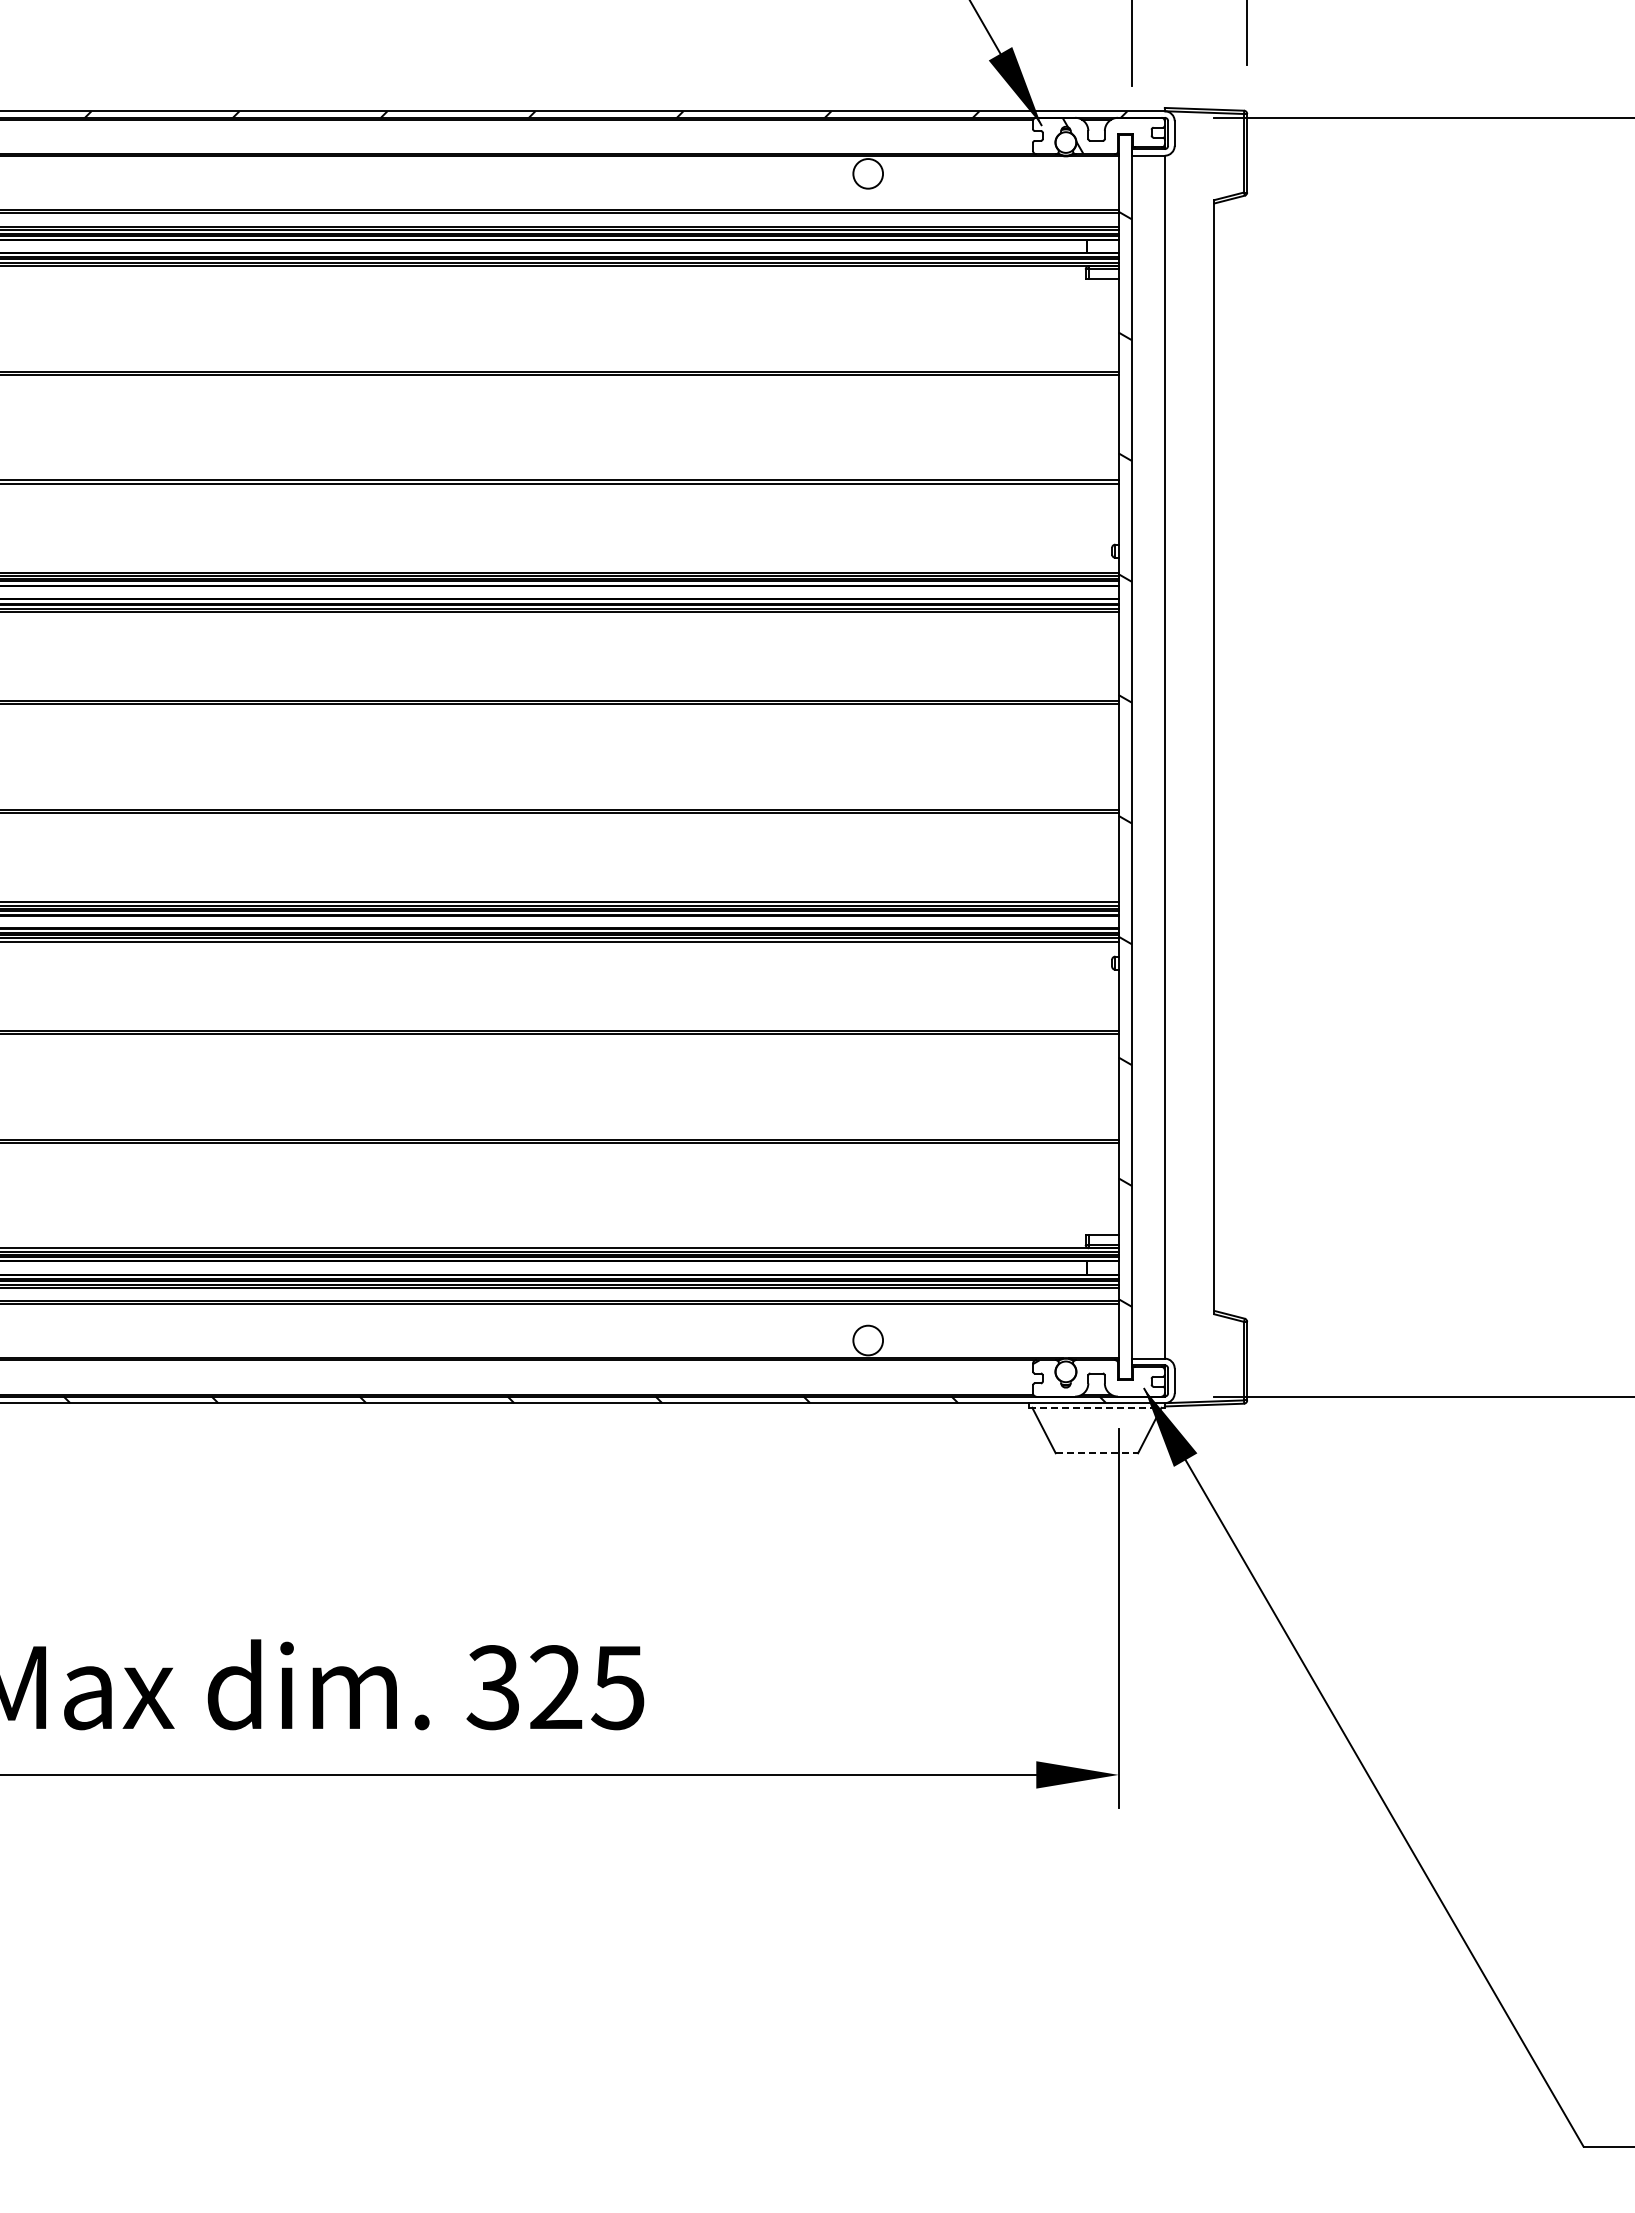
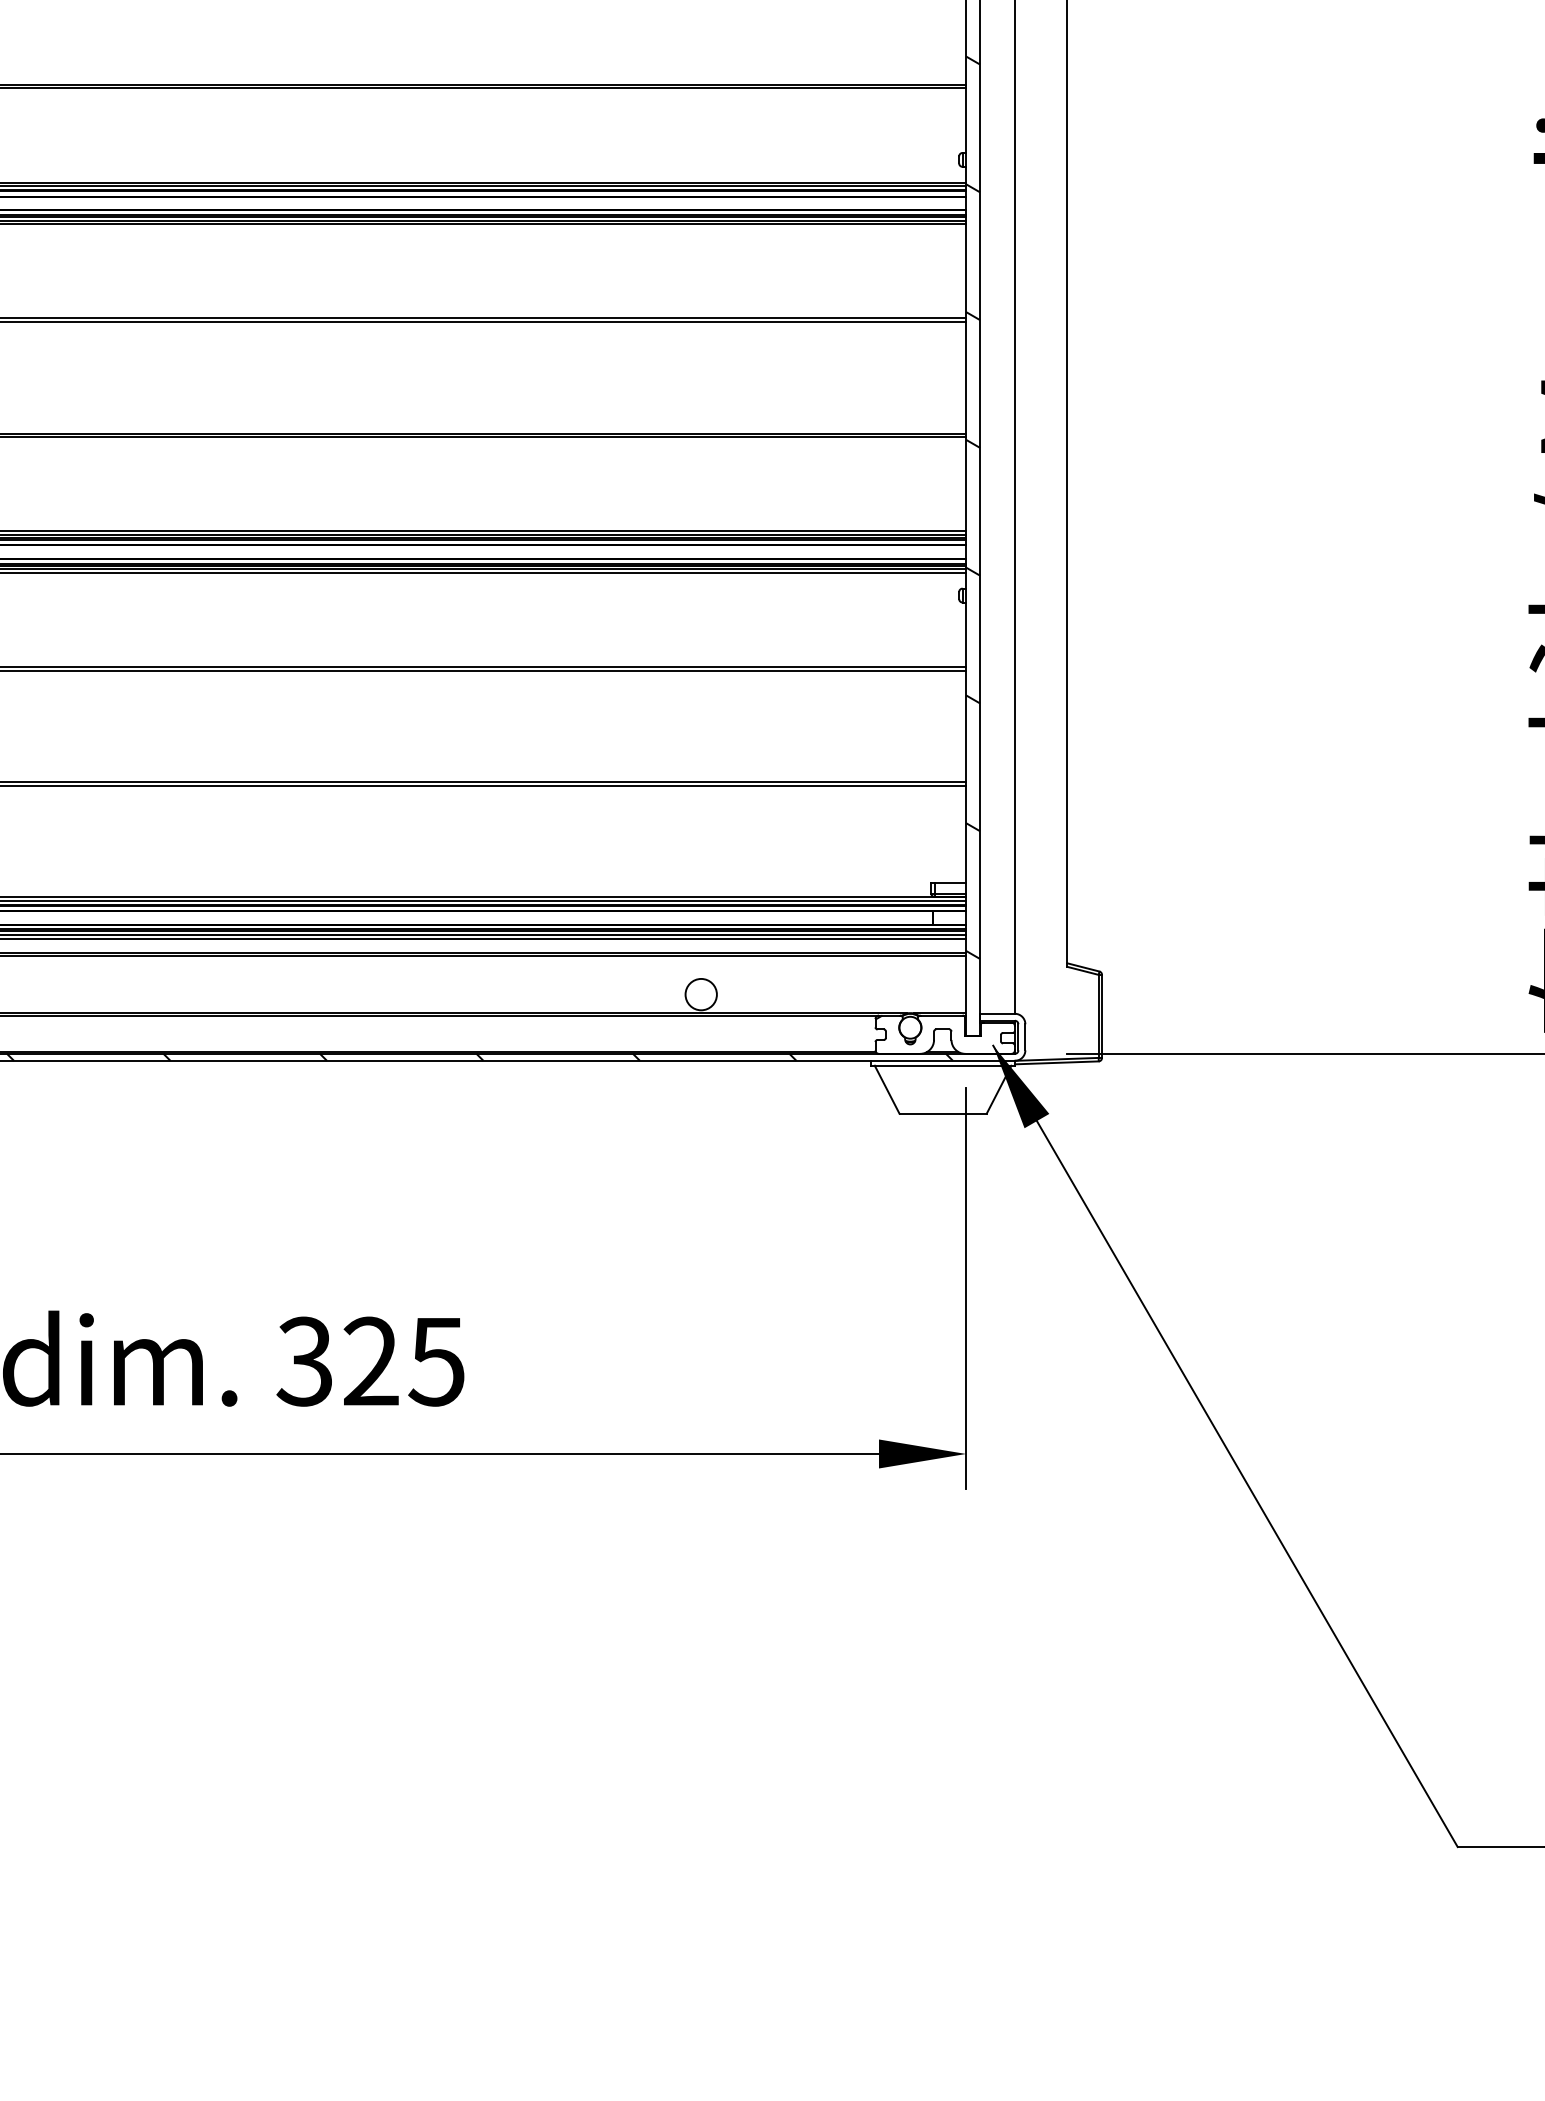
line: (1096, 1407) -> (942, 1065), dashed -> solid
line: (1097, 1453) -> (943, 1114), dashed -> solid

